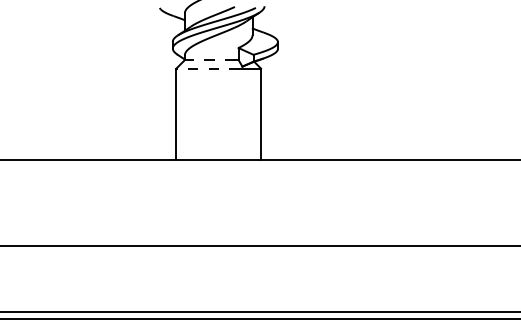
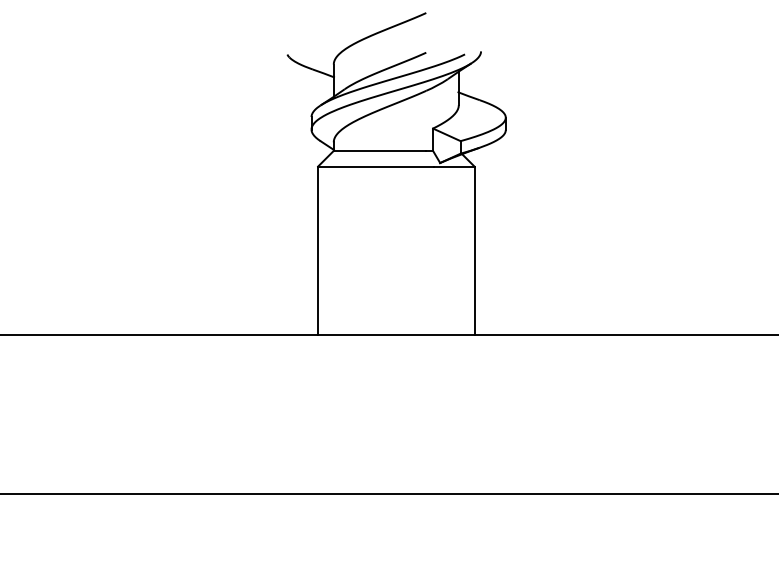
line: (209, 60) -> (379, 151), dashed -> solid
line: (207, 68) -> (375, 166), dashed -> solid

